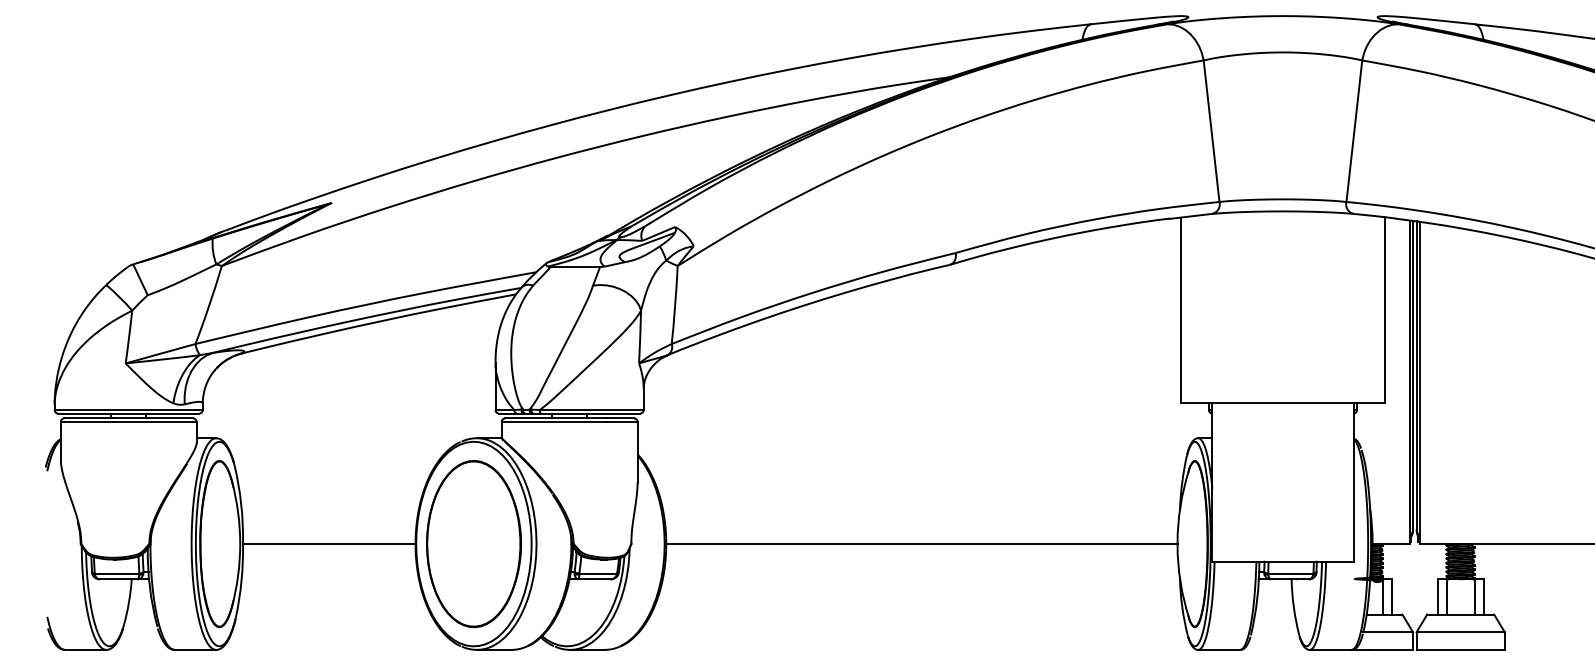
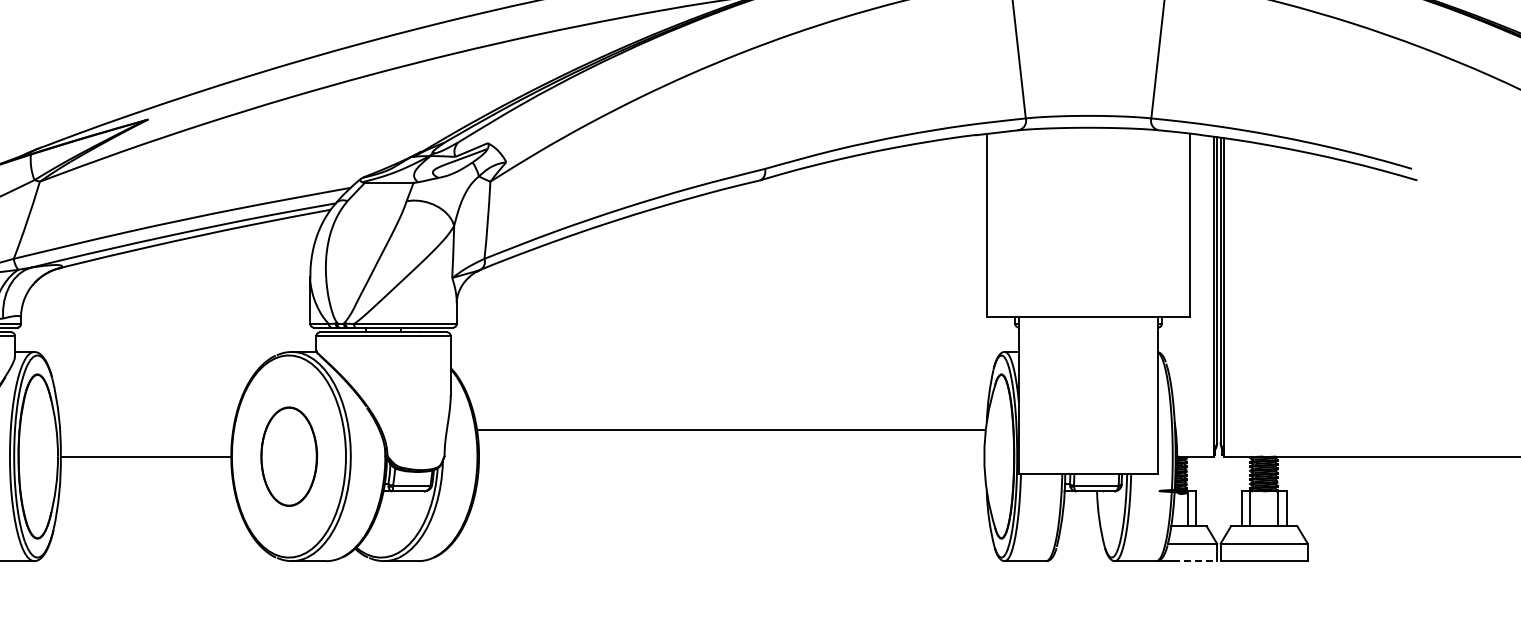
part: (474, 544) -> (289, 456), size x0.6
line: (921, 544) -> (731, 430), moved
line: (1391, 649) -> (1195, 560), solid -> dashed

